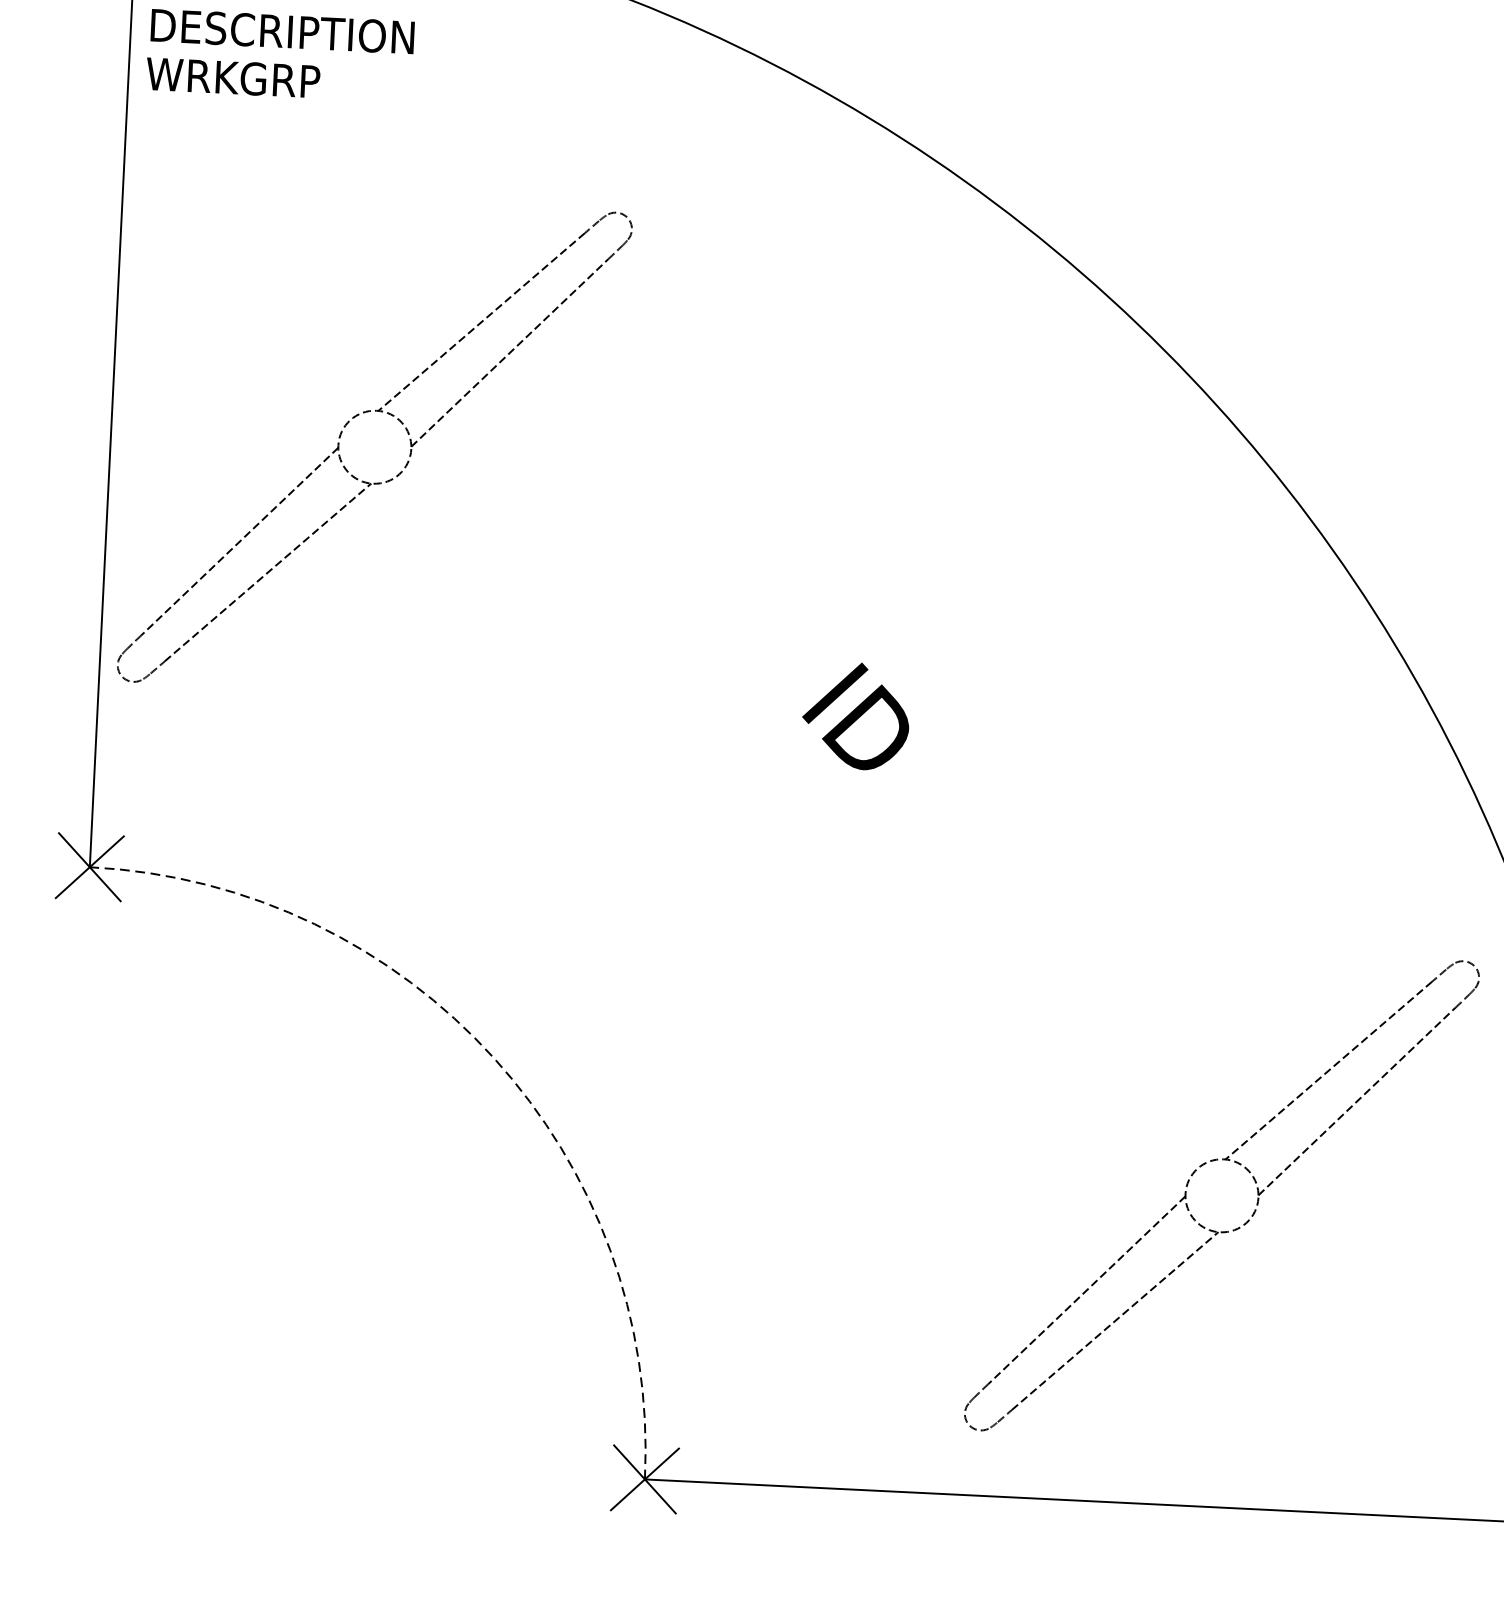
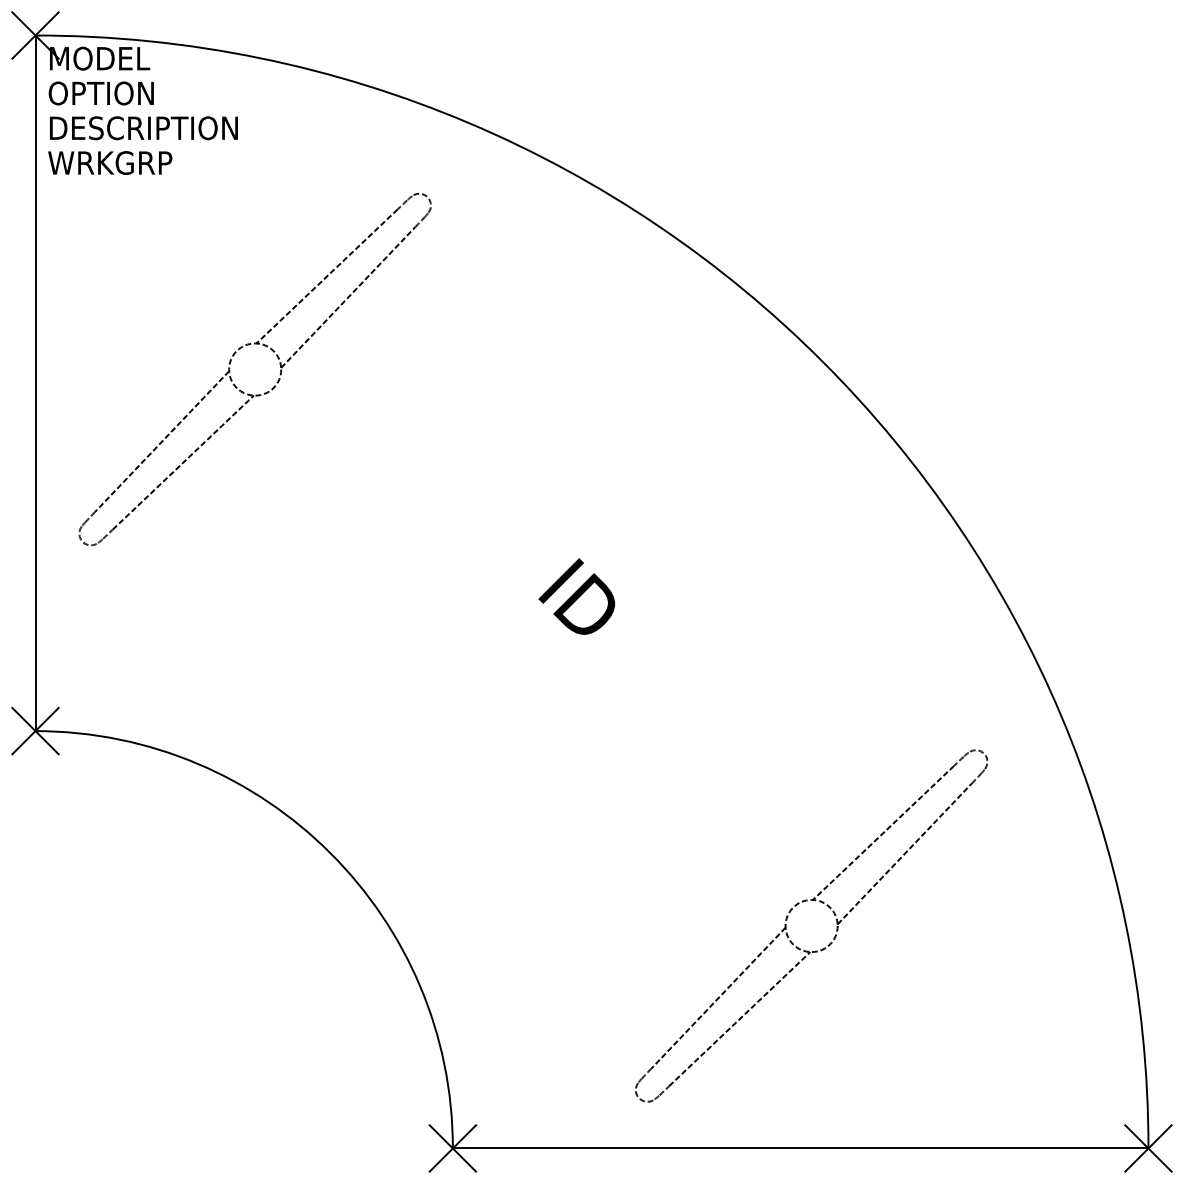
part: (340, 444) -> (230, 368), moved
arc: (493, 1058) -> (330, 853), dashed -> solid
part: (1217, 1161) -> (807, 901), moved

